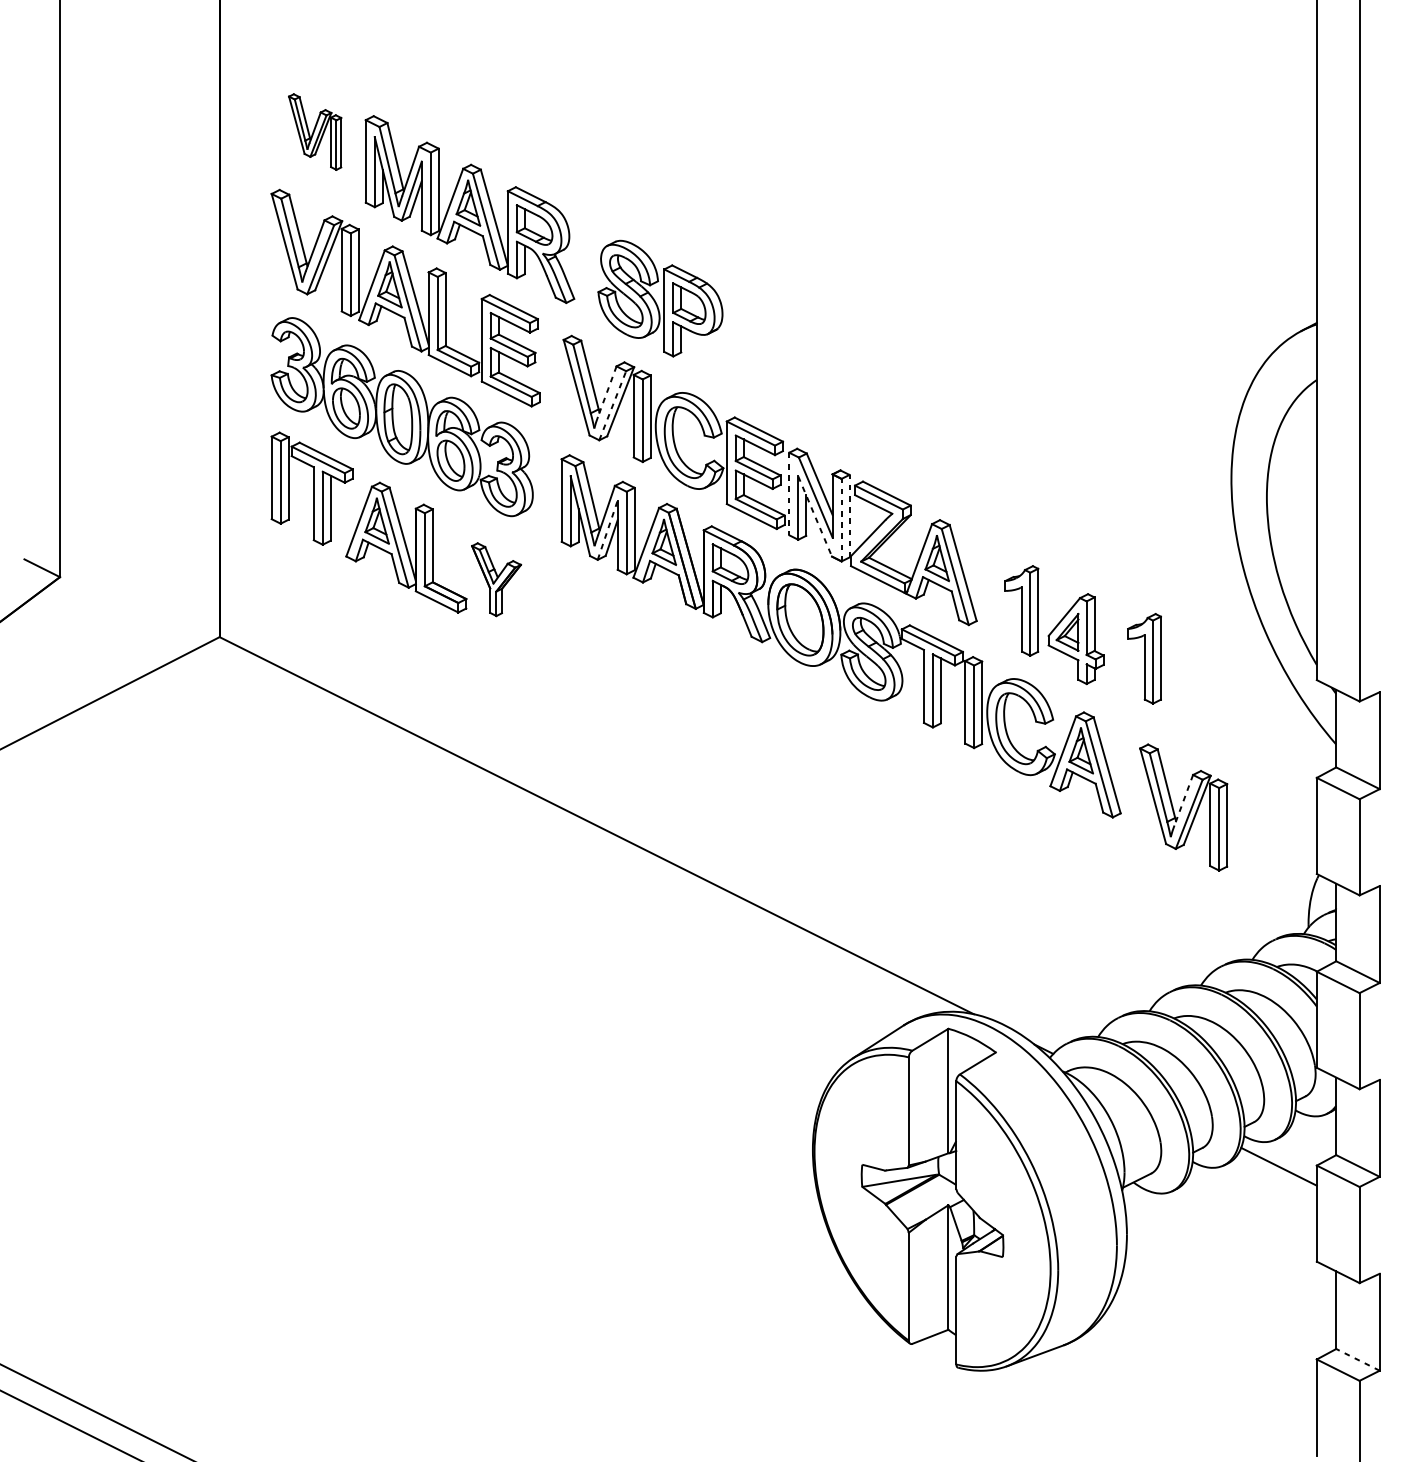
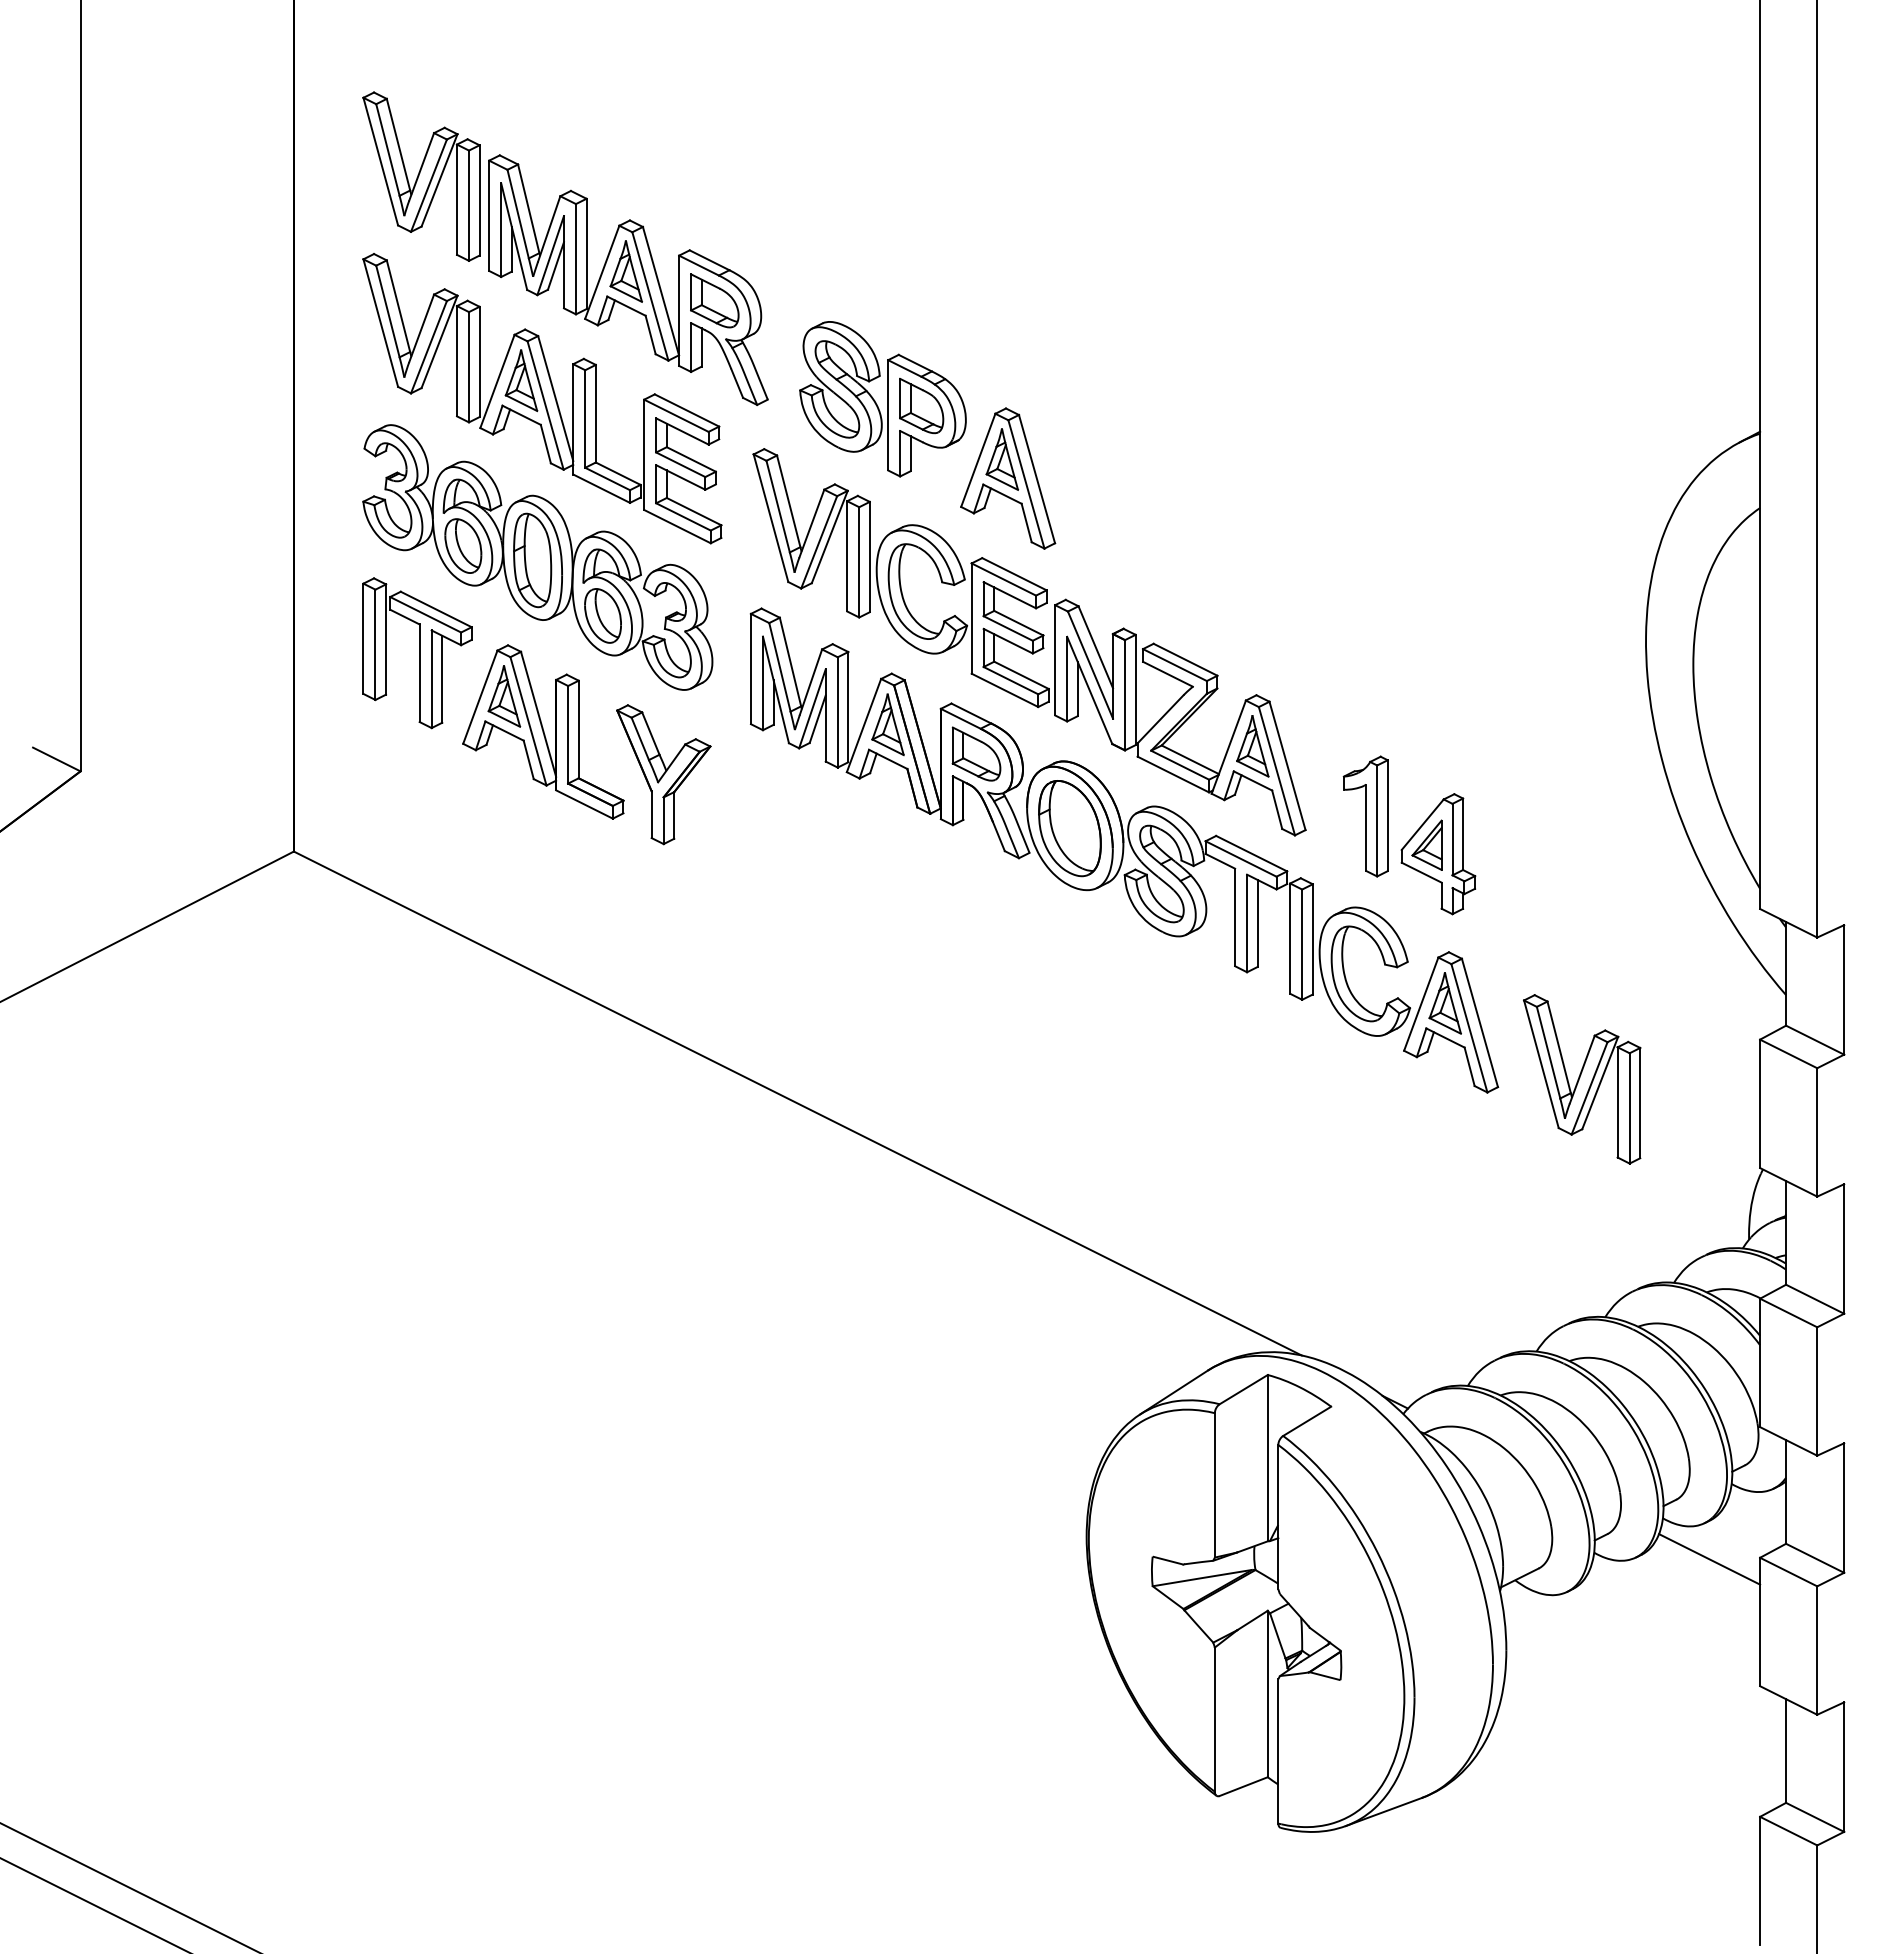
part: (315, 131) -> (421, 176), size x1.67
part: (754, 357) -> (1008, 478), added
line: (606, 391) -> (811, 523), dashed -> solid
line: (612, 405) -> (819, 542), dashed -> solid
line: (789, 494) -> (1055, 660), dashed -> solid
line: (849, 515) -> (1135, 689), dashed -> solid
line: (815, 516) -> (1089, 690), dashed -> solid
line: (841, 519) -> (1125, 694), dashed -> solid
line: (607, 530) -> (812, 708), dashed -> solid
part: (496, 579) -> (663, 774), size x1.43
part: (1144, 658) -> (1529, 880), removed
line: (1183, 800) -> (1582, 1069), dashed -> solid
line: (1357, 1359) -> (1814, 1817), dashed -> solid

